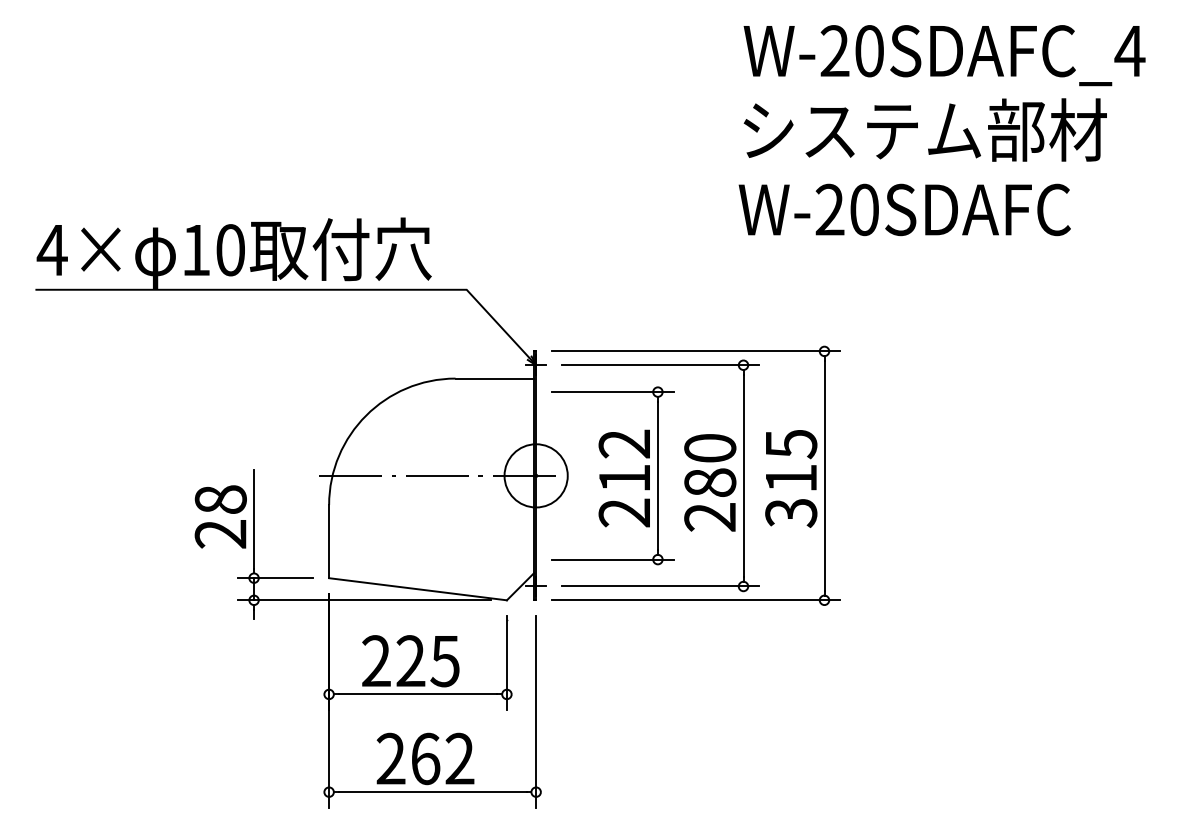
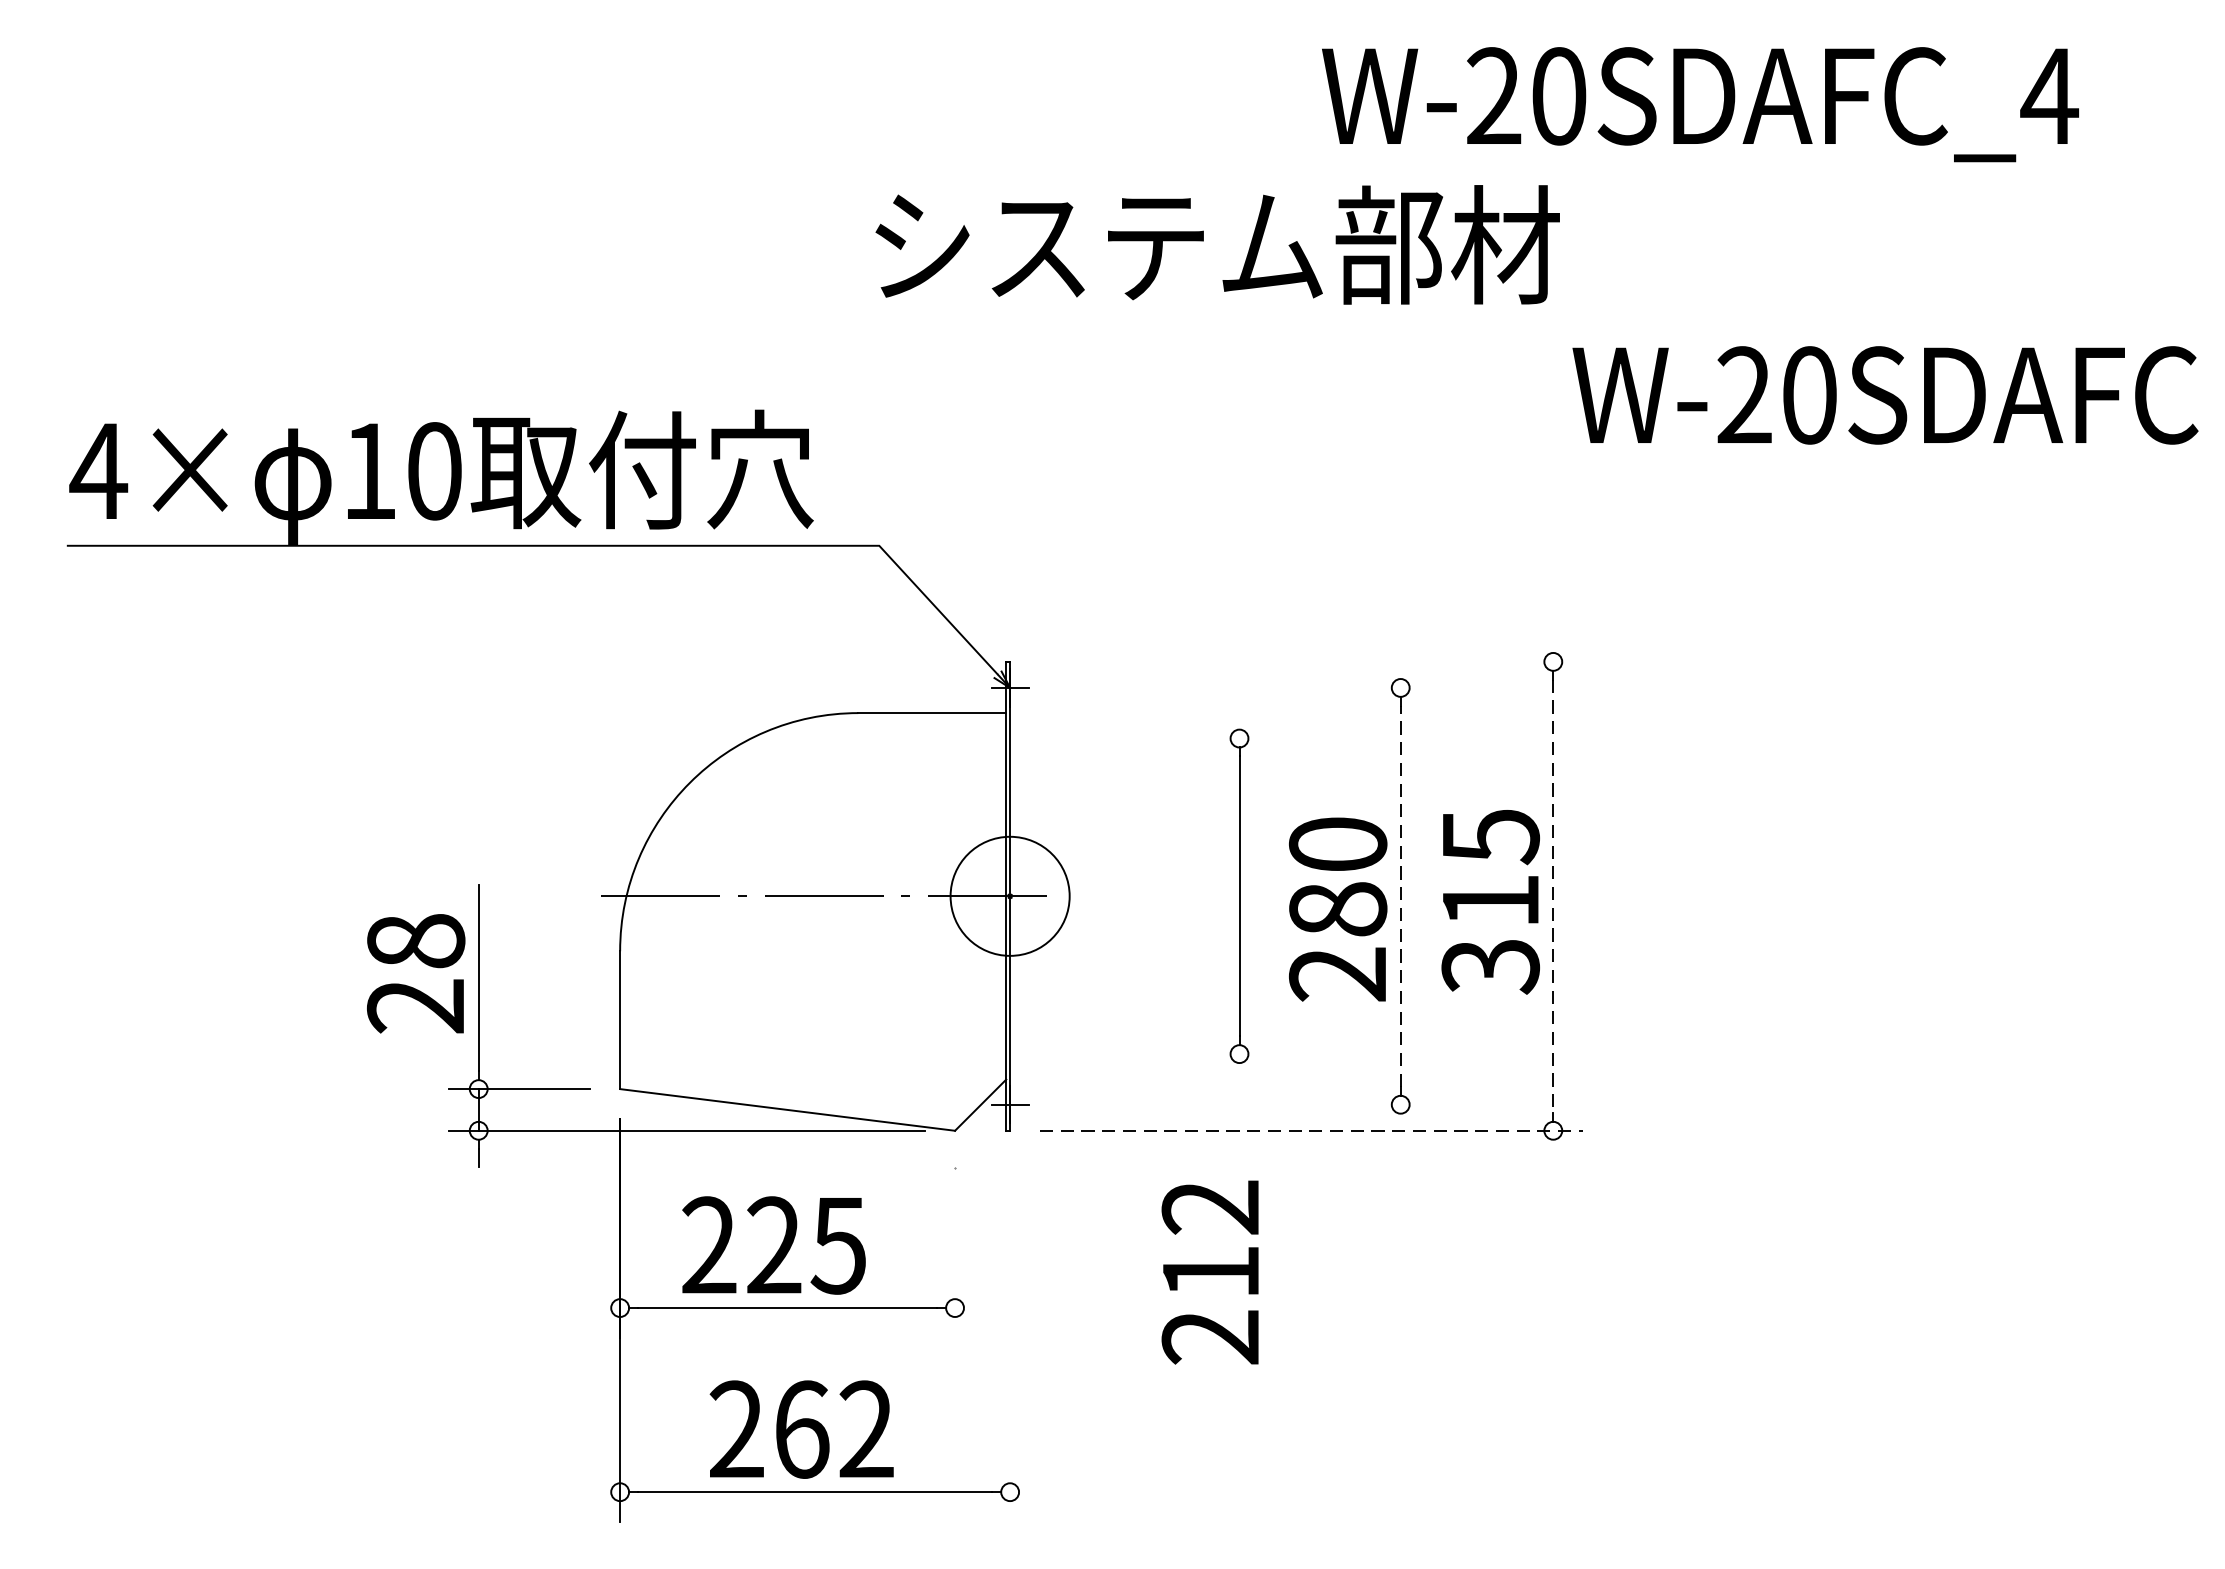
text: (944, 55) -> (1700, 104), moved
text: (924, 129) -> (1216, 243), moved
text: (904, 209) -> (1884, 394), moved
line: (695, 351) -> (1310, 662), removed
line: (660, 365) -> (1244, 688), removed
line: (612, 392) -> (1153, 739), removed
line: (743, 475) -> (1400, 895), solid -> dashed
line: (824, 475) -> (1553, 895), solid -> dashed
text: (623, 478) -> (1208, 1272), moved
line: (612, 559) -> (1153, 1053), removed
line: (660, 586) -> (1244, 1104), removed
line: (696, 600) -> (1312, 1131), solid -> dashed
line: (506, 663) -> (954, 1249), removed
line: (536, 711) -> (1010, 1340), removed

